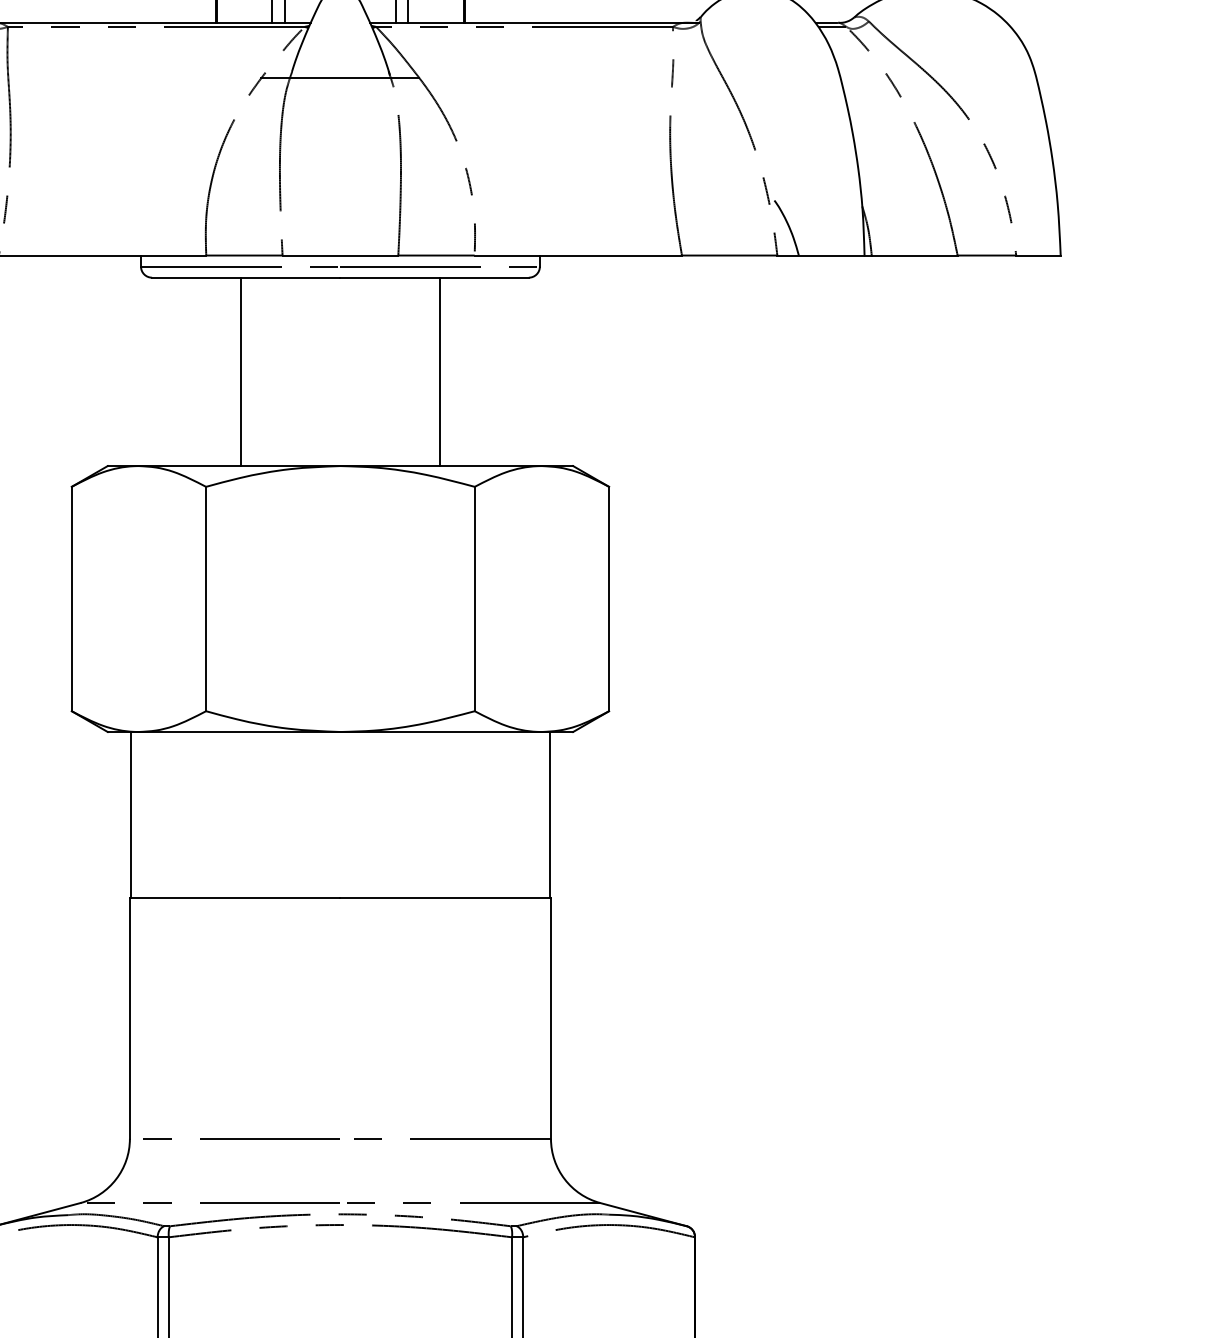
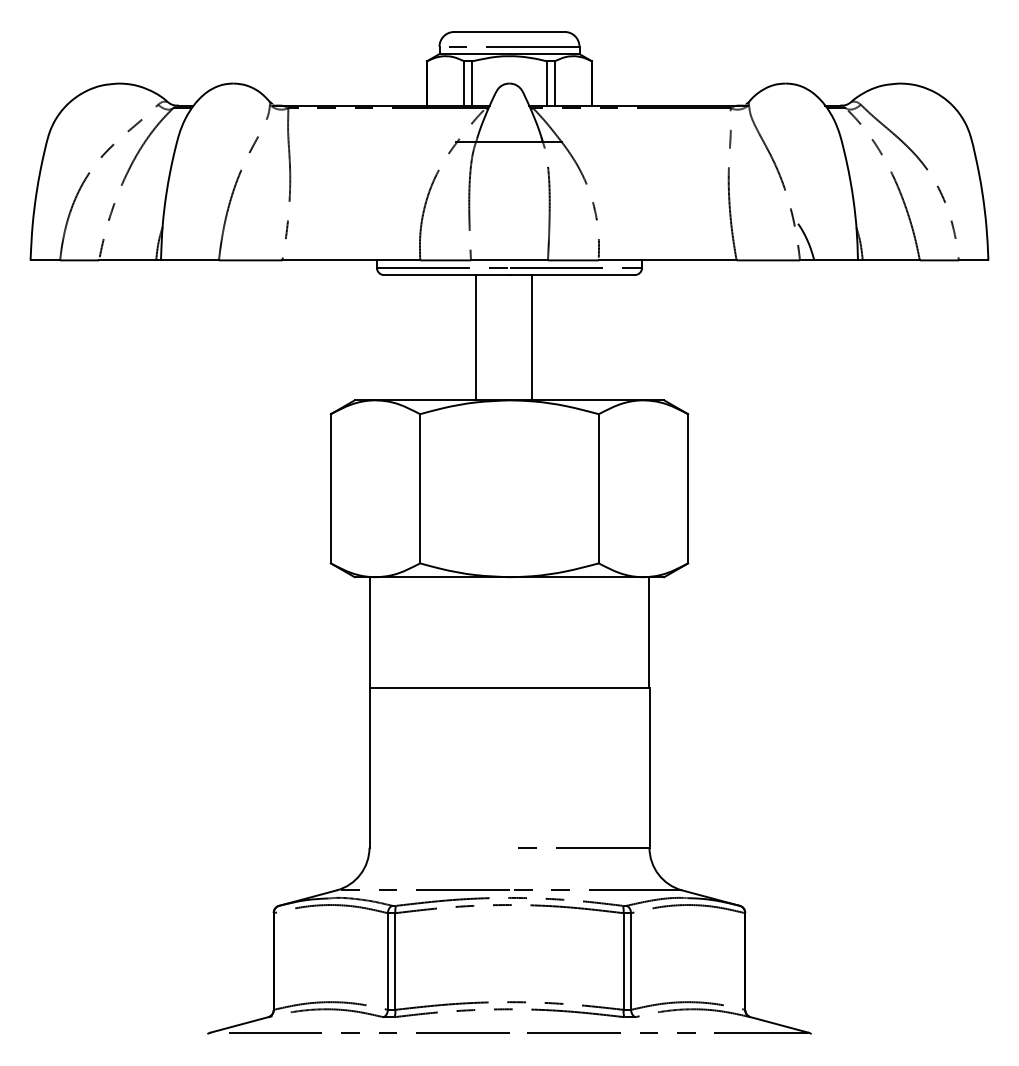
line: (241, 371) -> (476, 337), moved
line: (439, 371) -> (531, 337), moved
line: (242, 1138) -> (444, 847), removed

